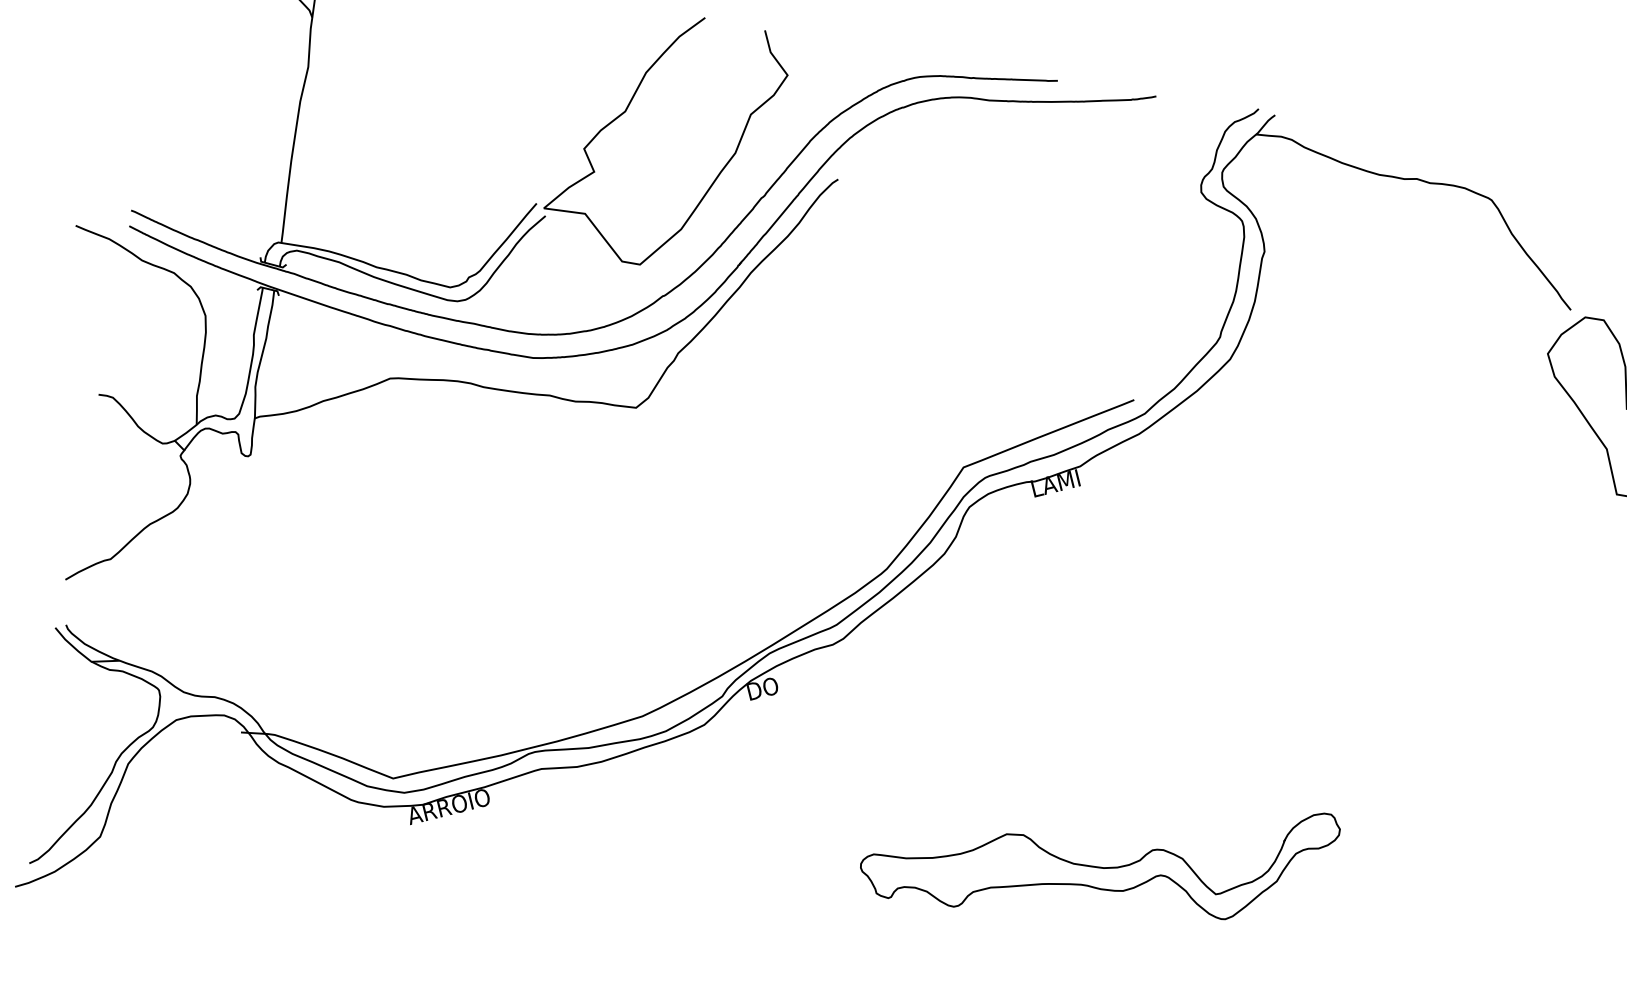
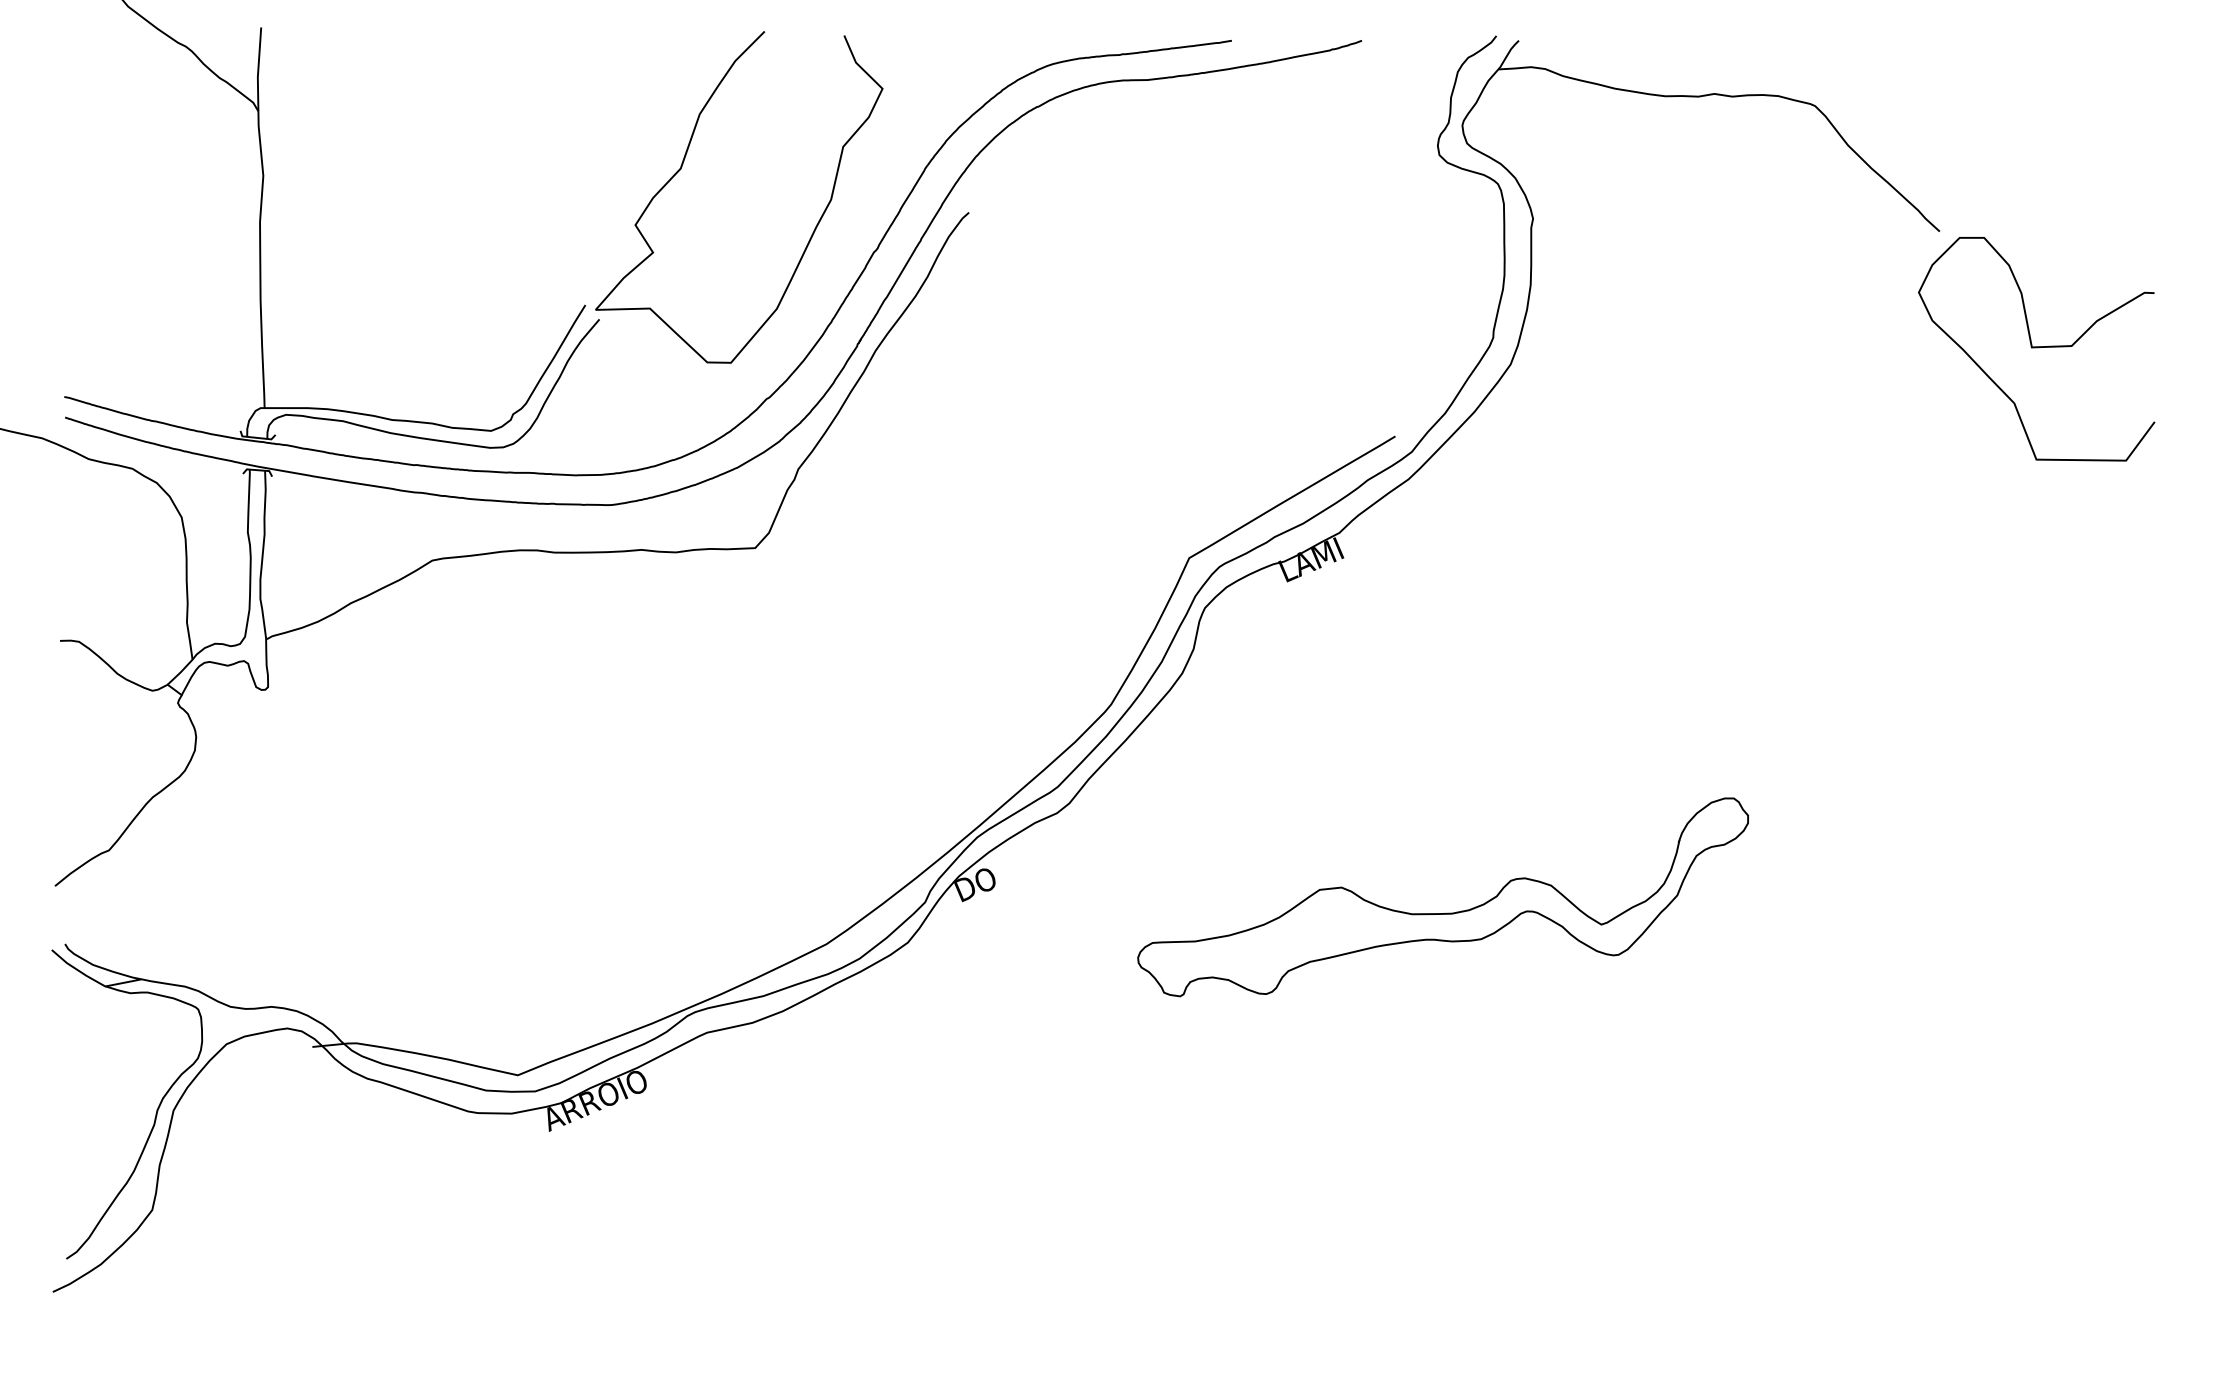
part: (1100, 866) -> (1446, 912), moved

